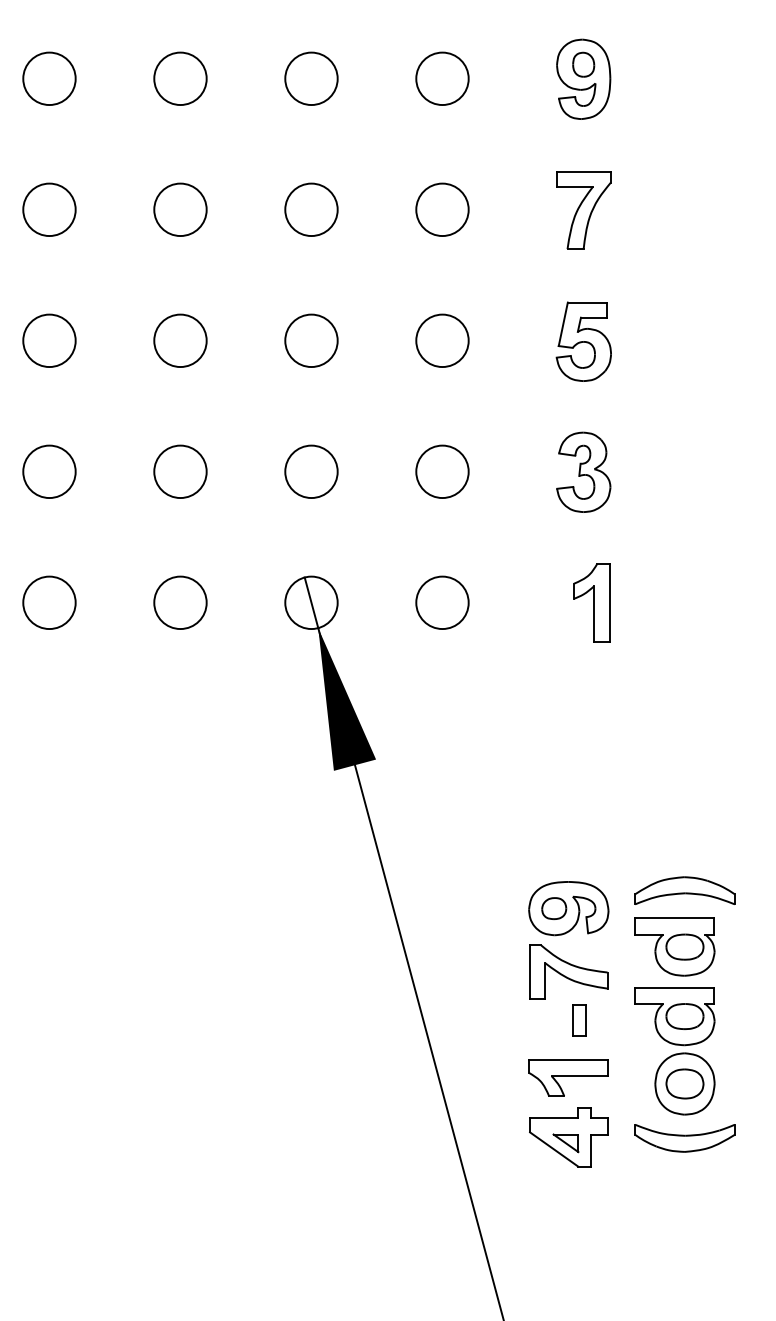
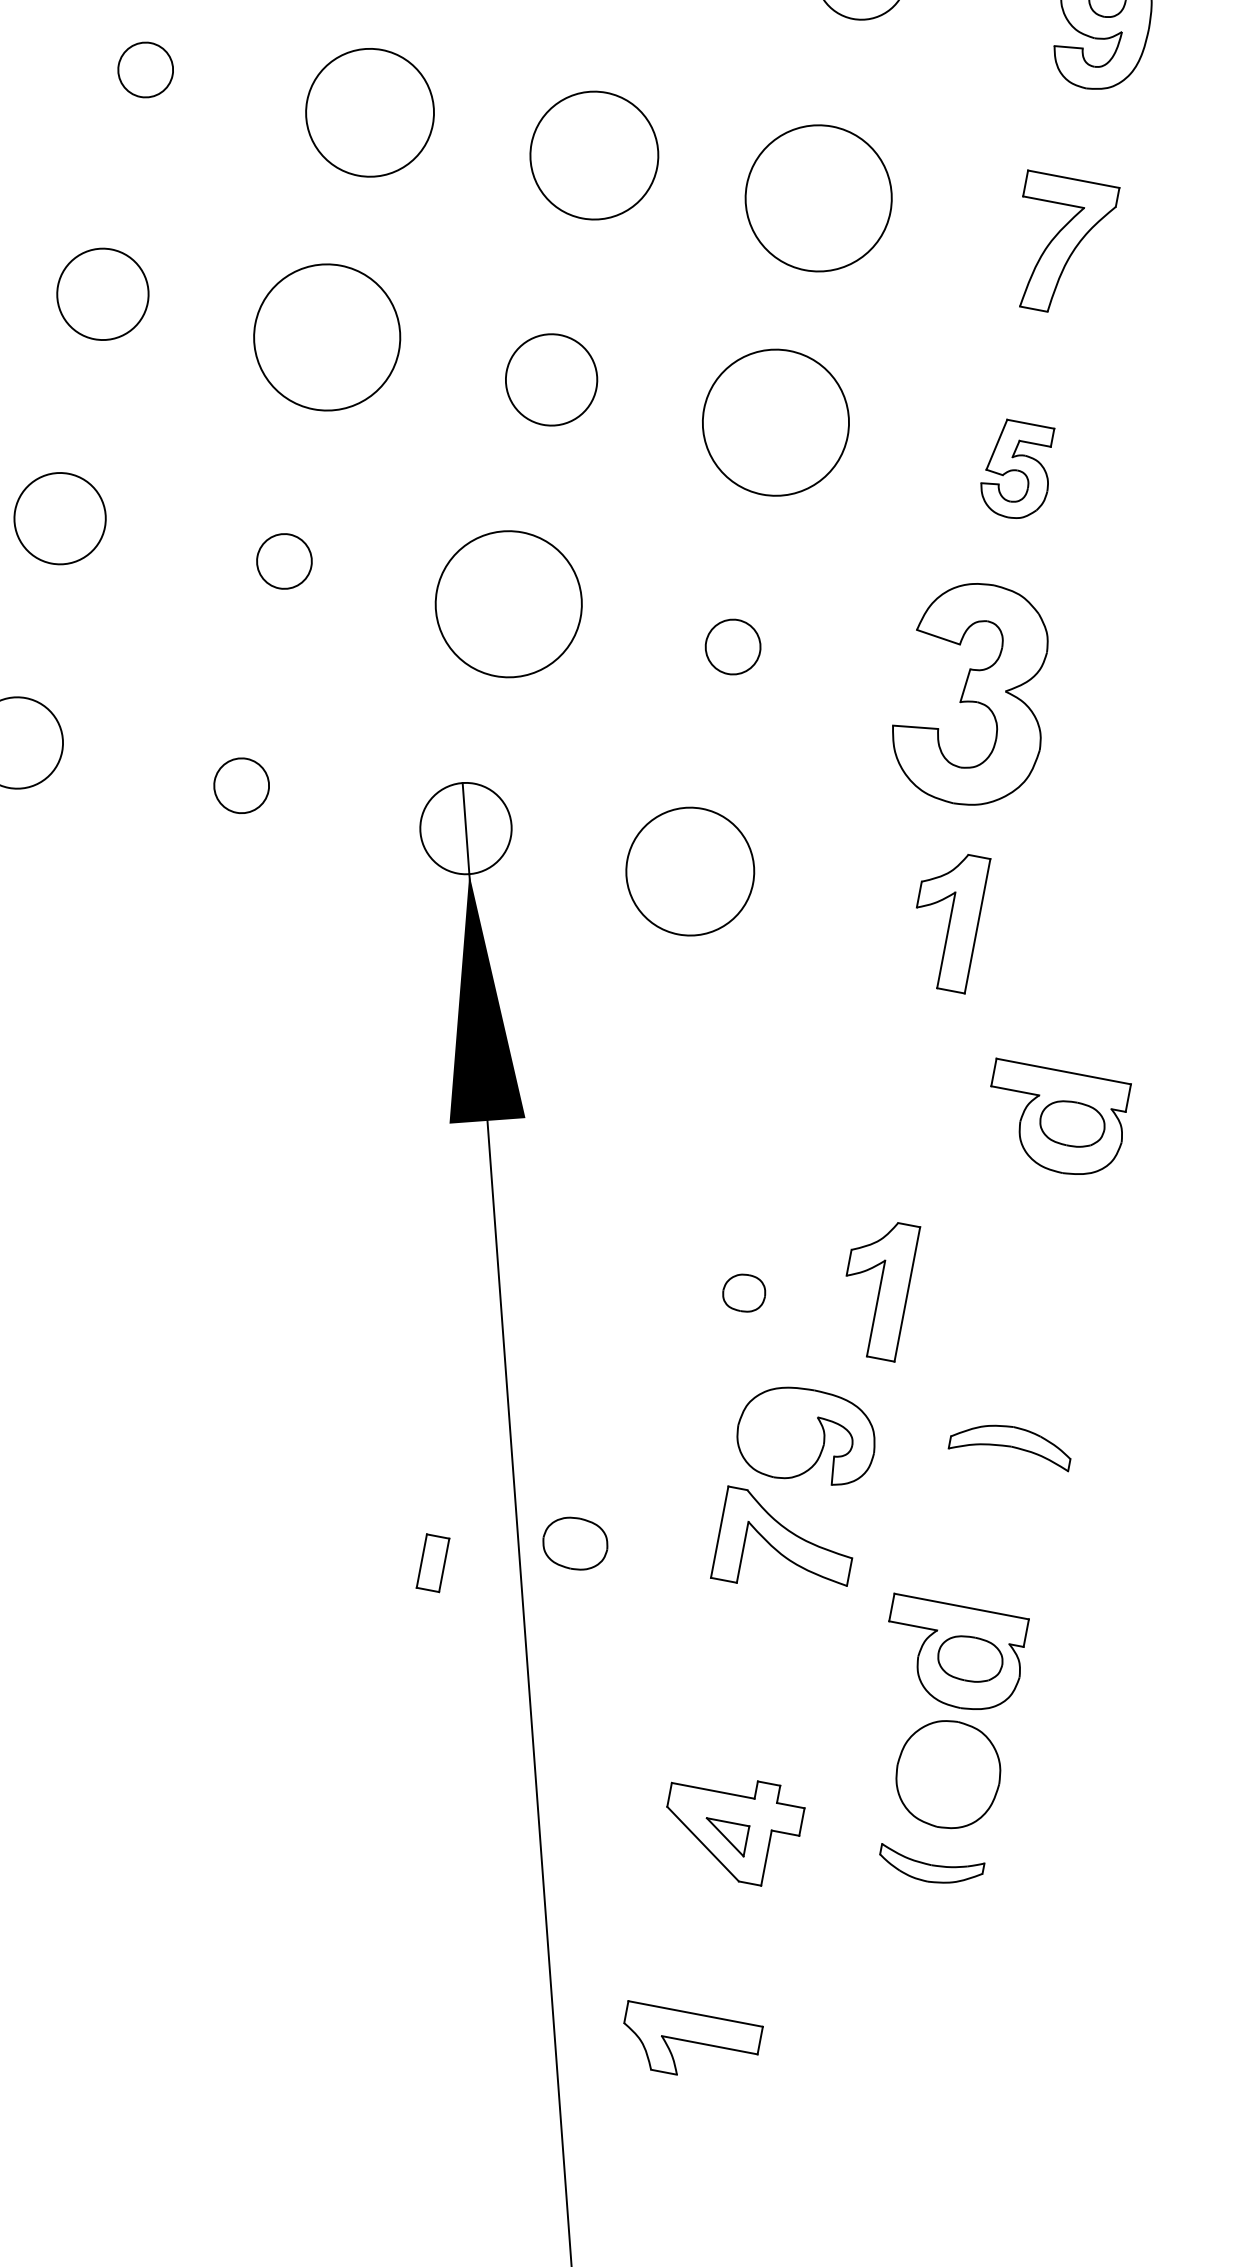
circle: (49, 209) -> (145, 69), size x0.6
circle: (180, 209) -> (370, 112), size x1.4
circle: (311, 209) -> (594, 155), size x1.4
circle: (442, 209) -> (818, 197), size x1.6
circle: (180, 340) -> (327, 336), size x1.6
circle: (442, 340) -> (776, 422), size x1.6
part: (583, 341) -> (1017, 469), size x0.7
circle: (180, 471) -> (284, 560), size x0.6
circle: (311, 471) -> (508, 603), size x1.6
circle: (442, 471) -> (733, 646), size x0.6
part: (583, 471) -> (974, 692), size x1.6
circle: (180, 602) -> (241, 785), size x0.6
circle: (442, 602) -> (690, 870), size x1.4
part: (591, 817) -> (875, 1287), added
part: (684, 890) -> (1010, 1443), size x0.7
part: (554, 908) -> (744, 1292), moved
part: (674, 946) -> (1054, 1119), moved
part: (579, 1020) -> (432, 1563), moved
part: (568, 1077) -> (690, 2043), moved
part: (684, 1083) -> (574, 1542), moved
part: (684, 1138) -> (929, 1867), size x0.6

